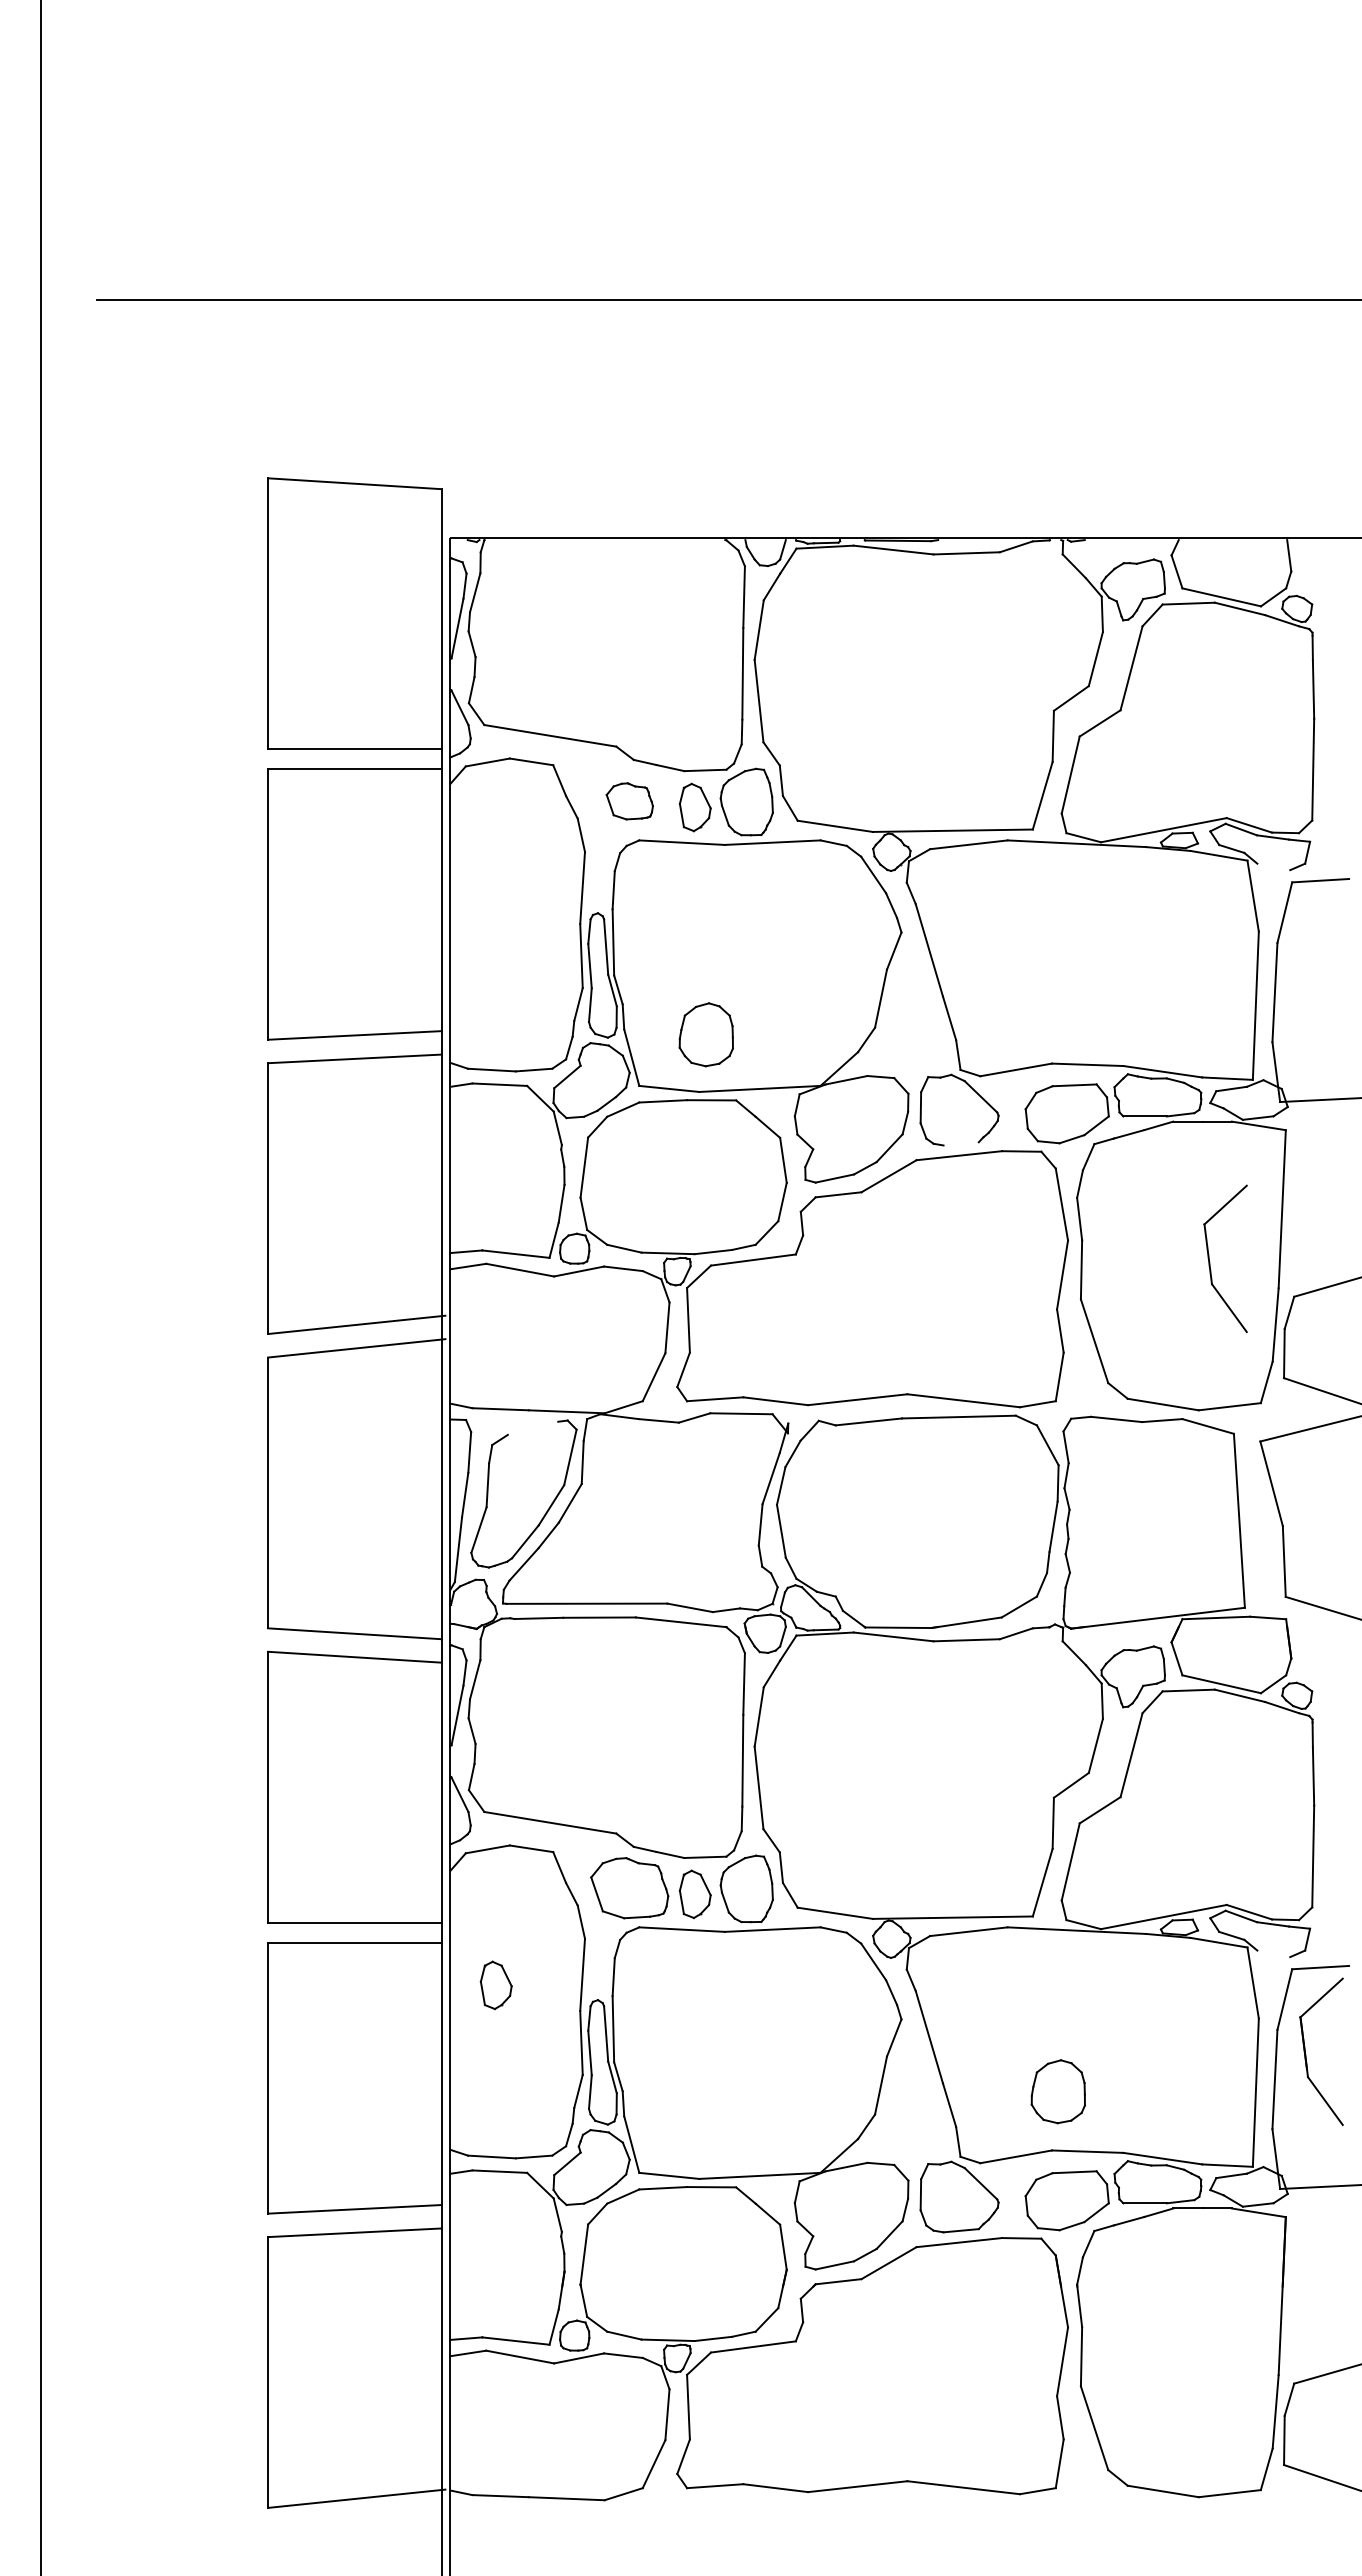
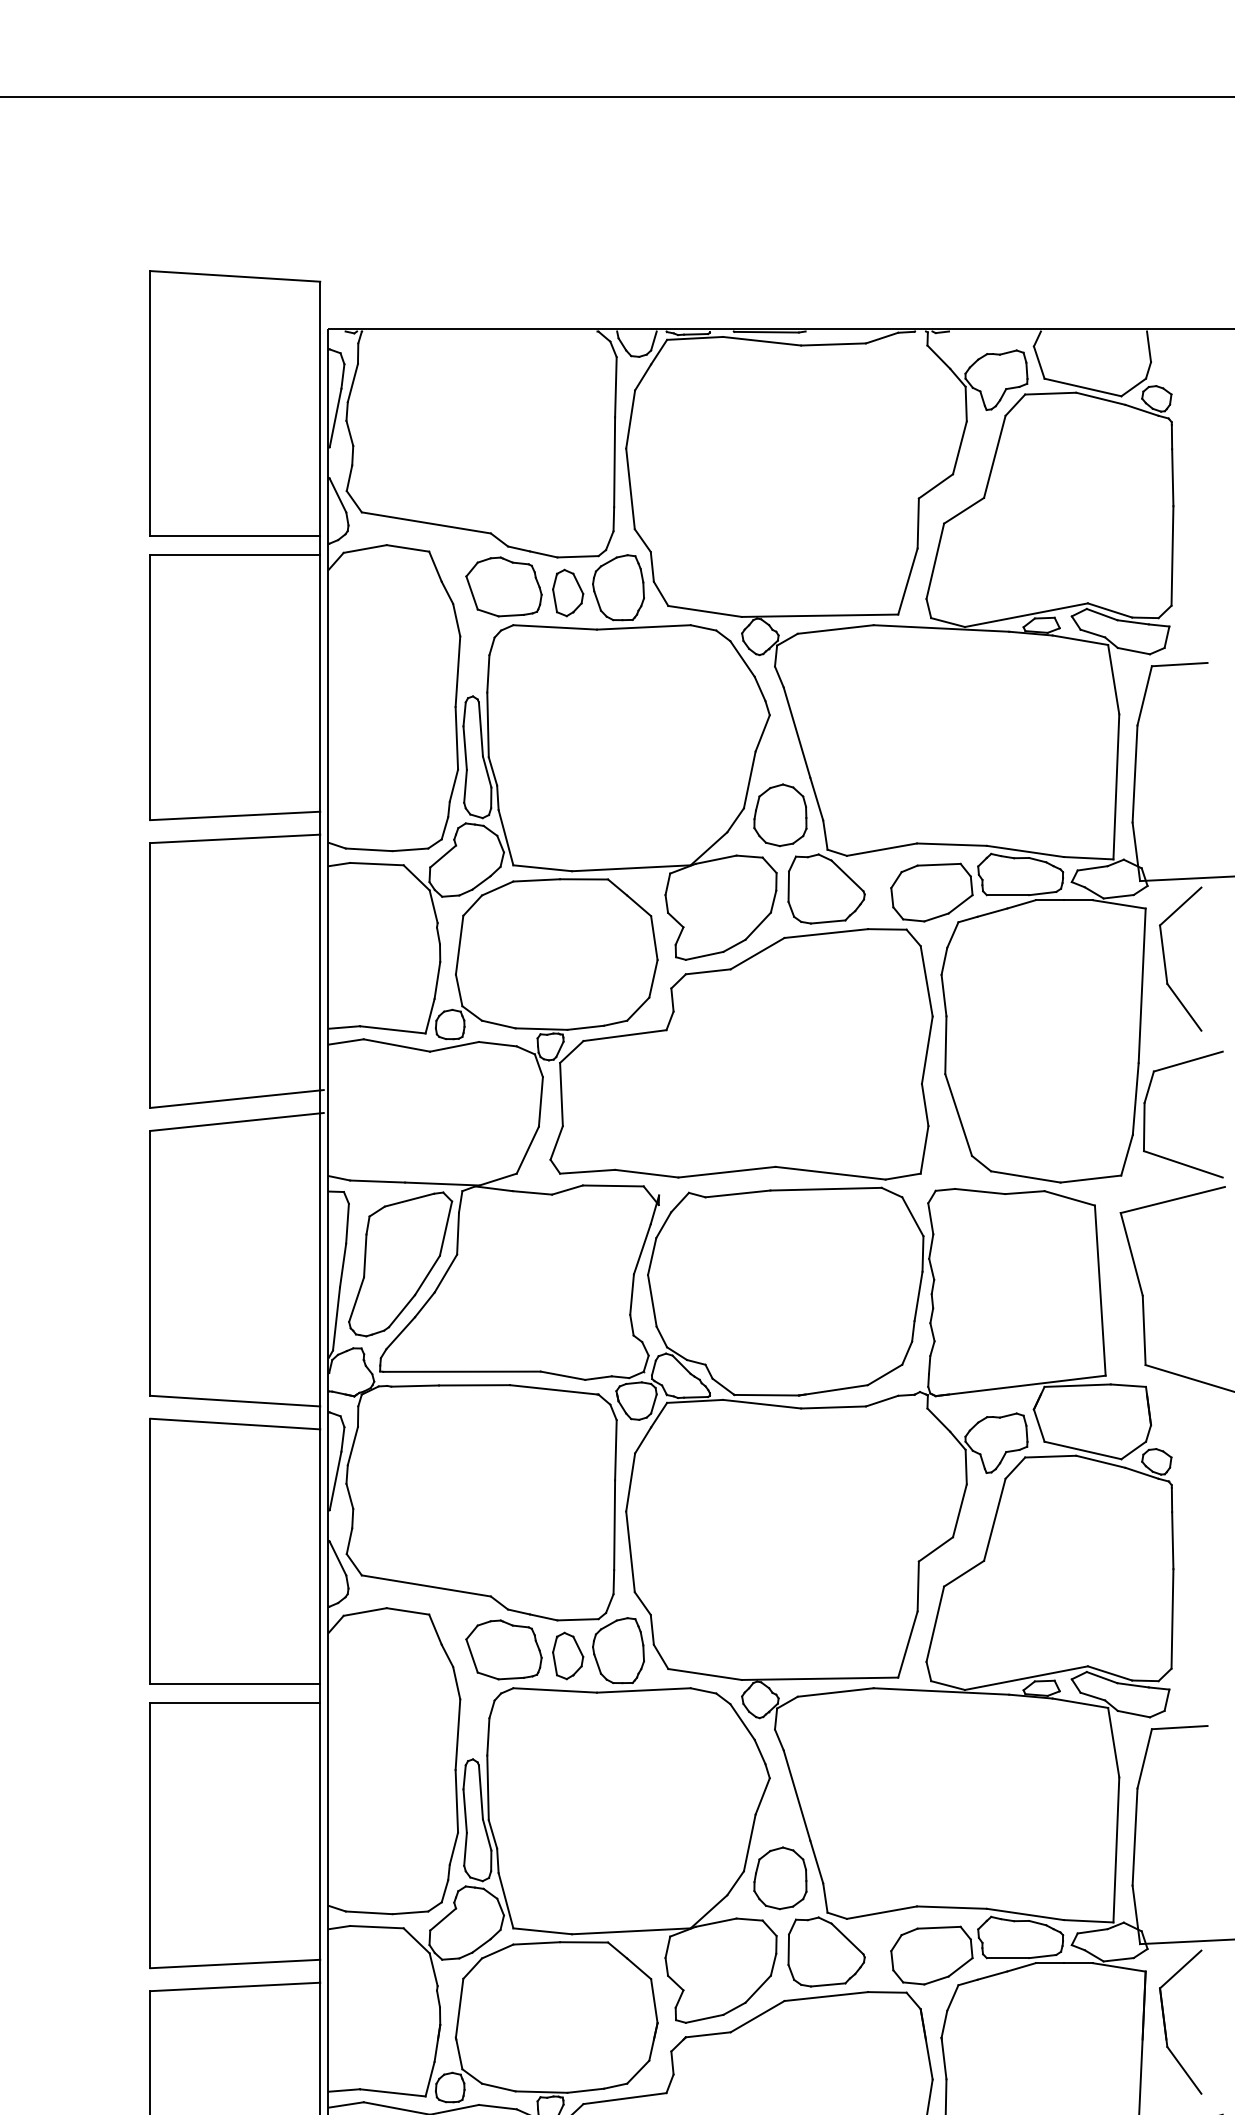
part: (629, 801) -> (503, 587), size x1.67
line: (1273, 866) -> (1133, 650), added
part: (705, 1034) -> (779, 815), moved
line: (960, 1143) -> (827, 921), added
part: (1210, 1262) -> (1165, 962), moved
line: (532, 1427) -> (408, 1199), added
line: (1273, 1953) -> (1133, 1713), added
part: (495, 1985) -> (372, 1745), removed
part: (1306, 2054) -> (1165, 2024), moved
part: (1057, 2091) -> (779, 1878), moved

